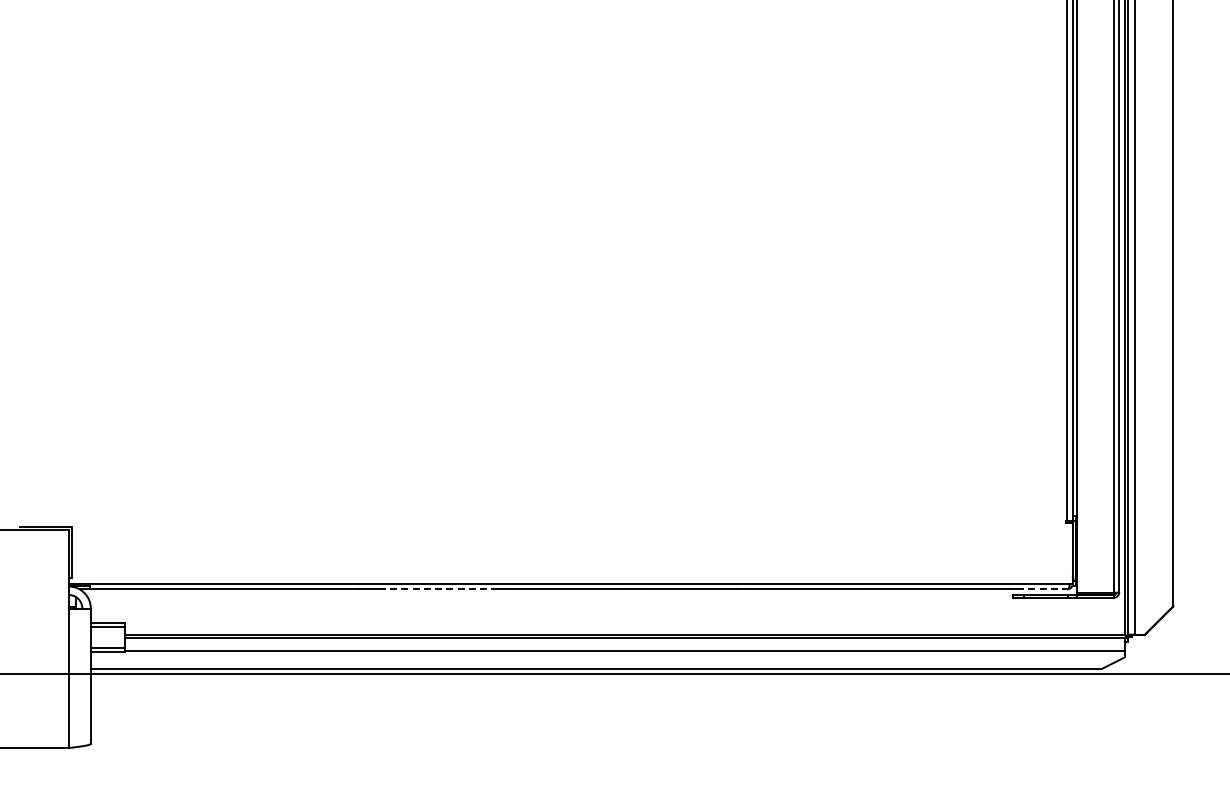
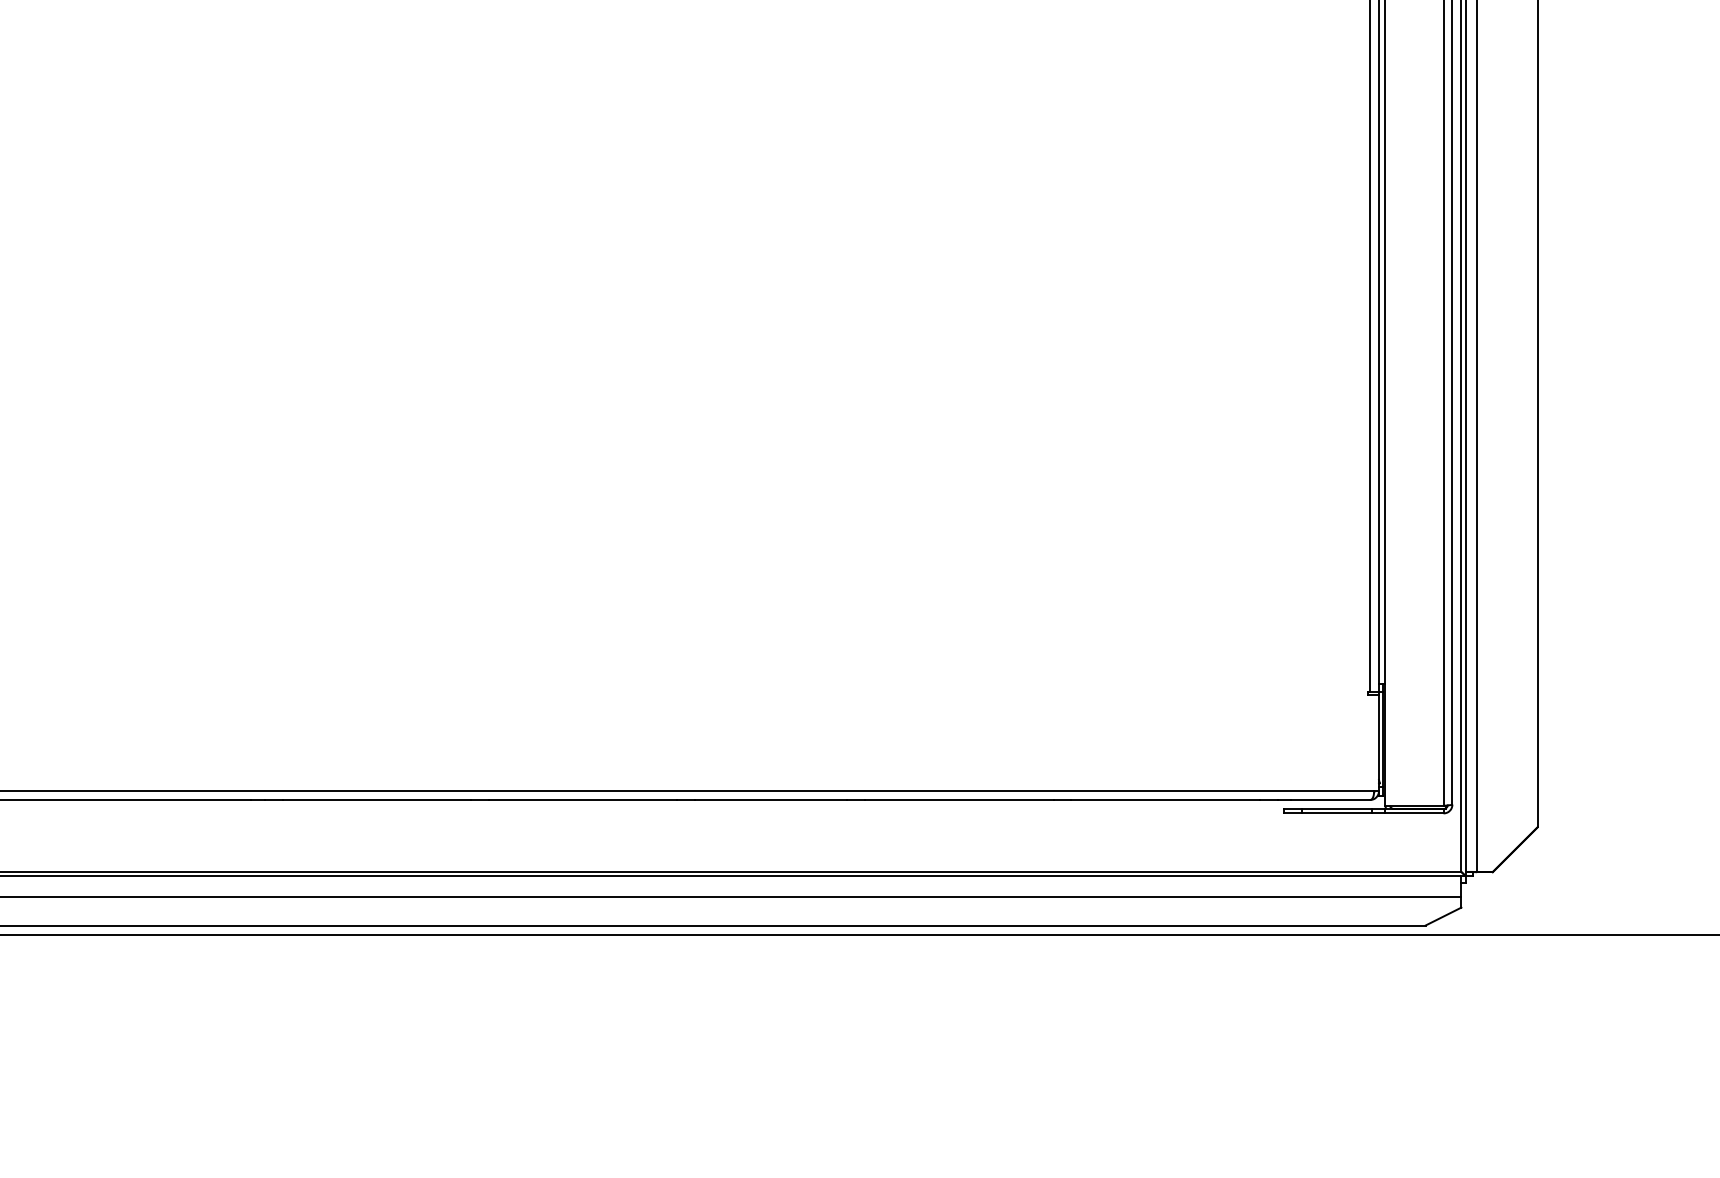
line: (438, 589) -> (376, 800), dashed -> solid
line: (1042, 589) -> (1331, 800), dashed -> solid

